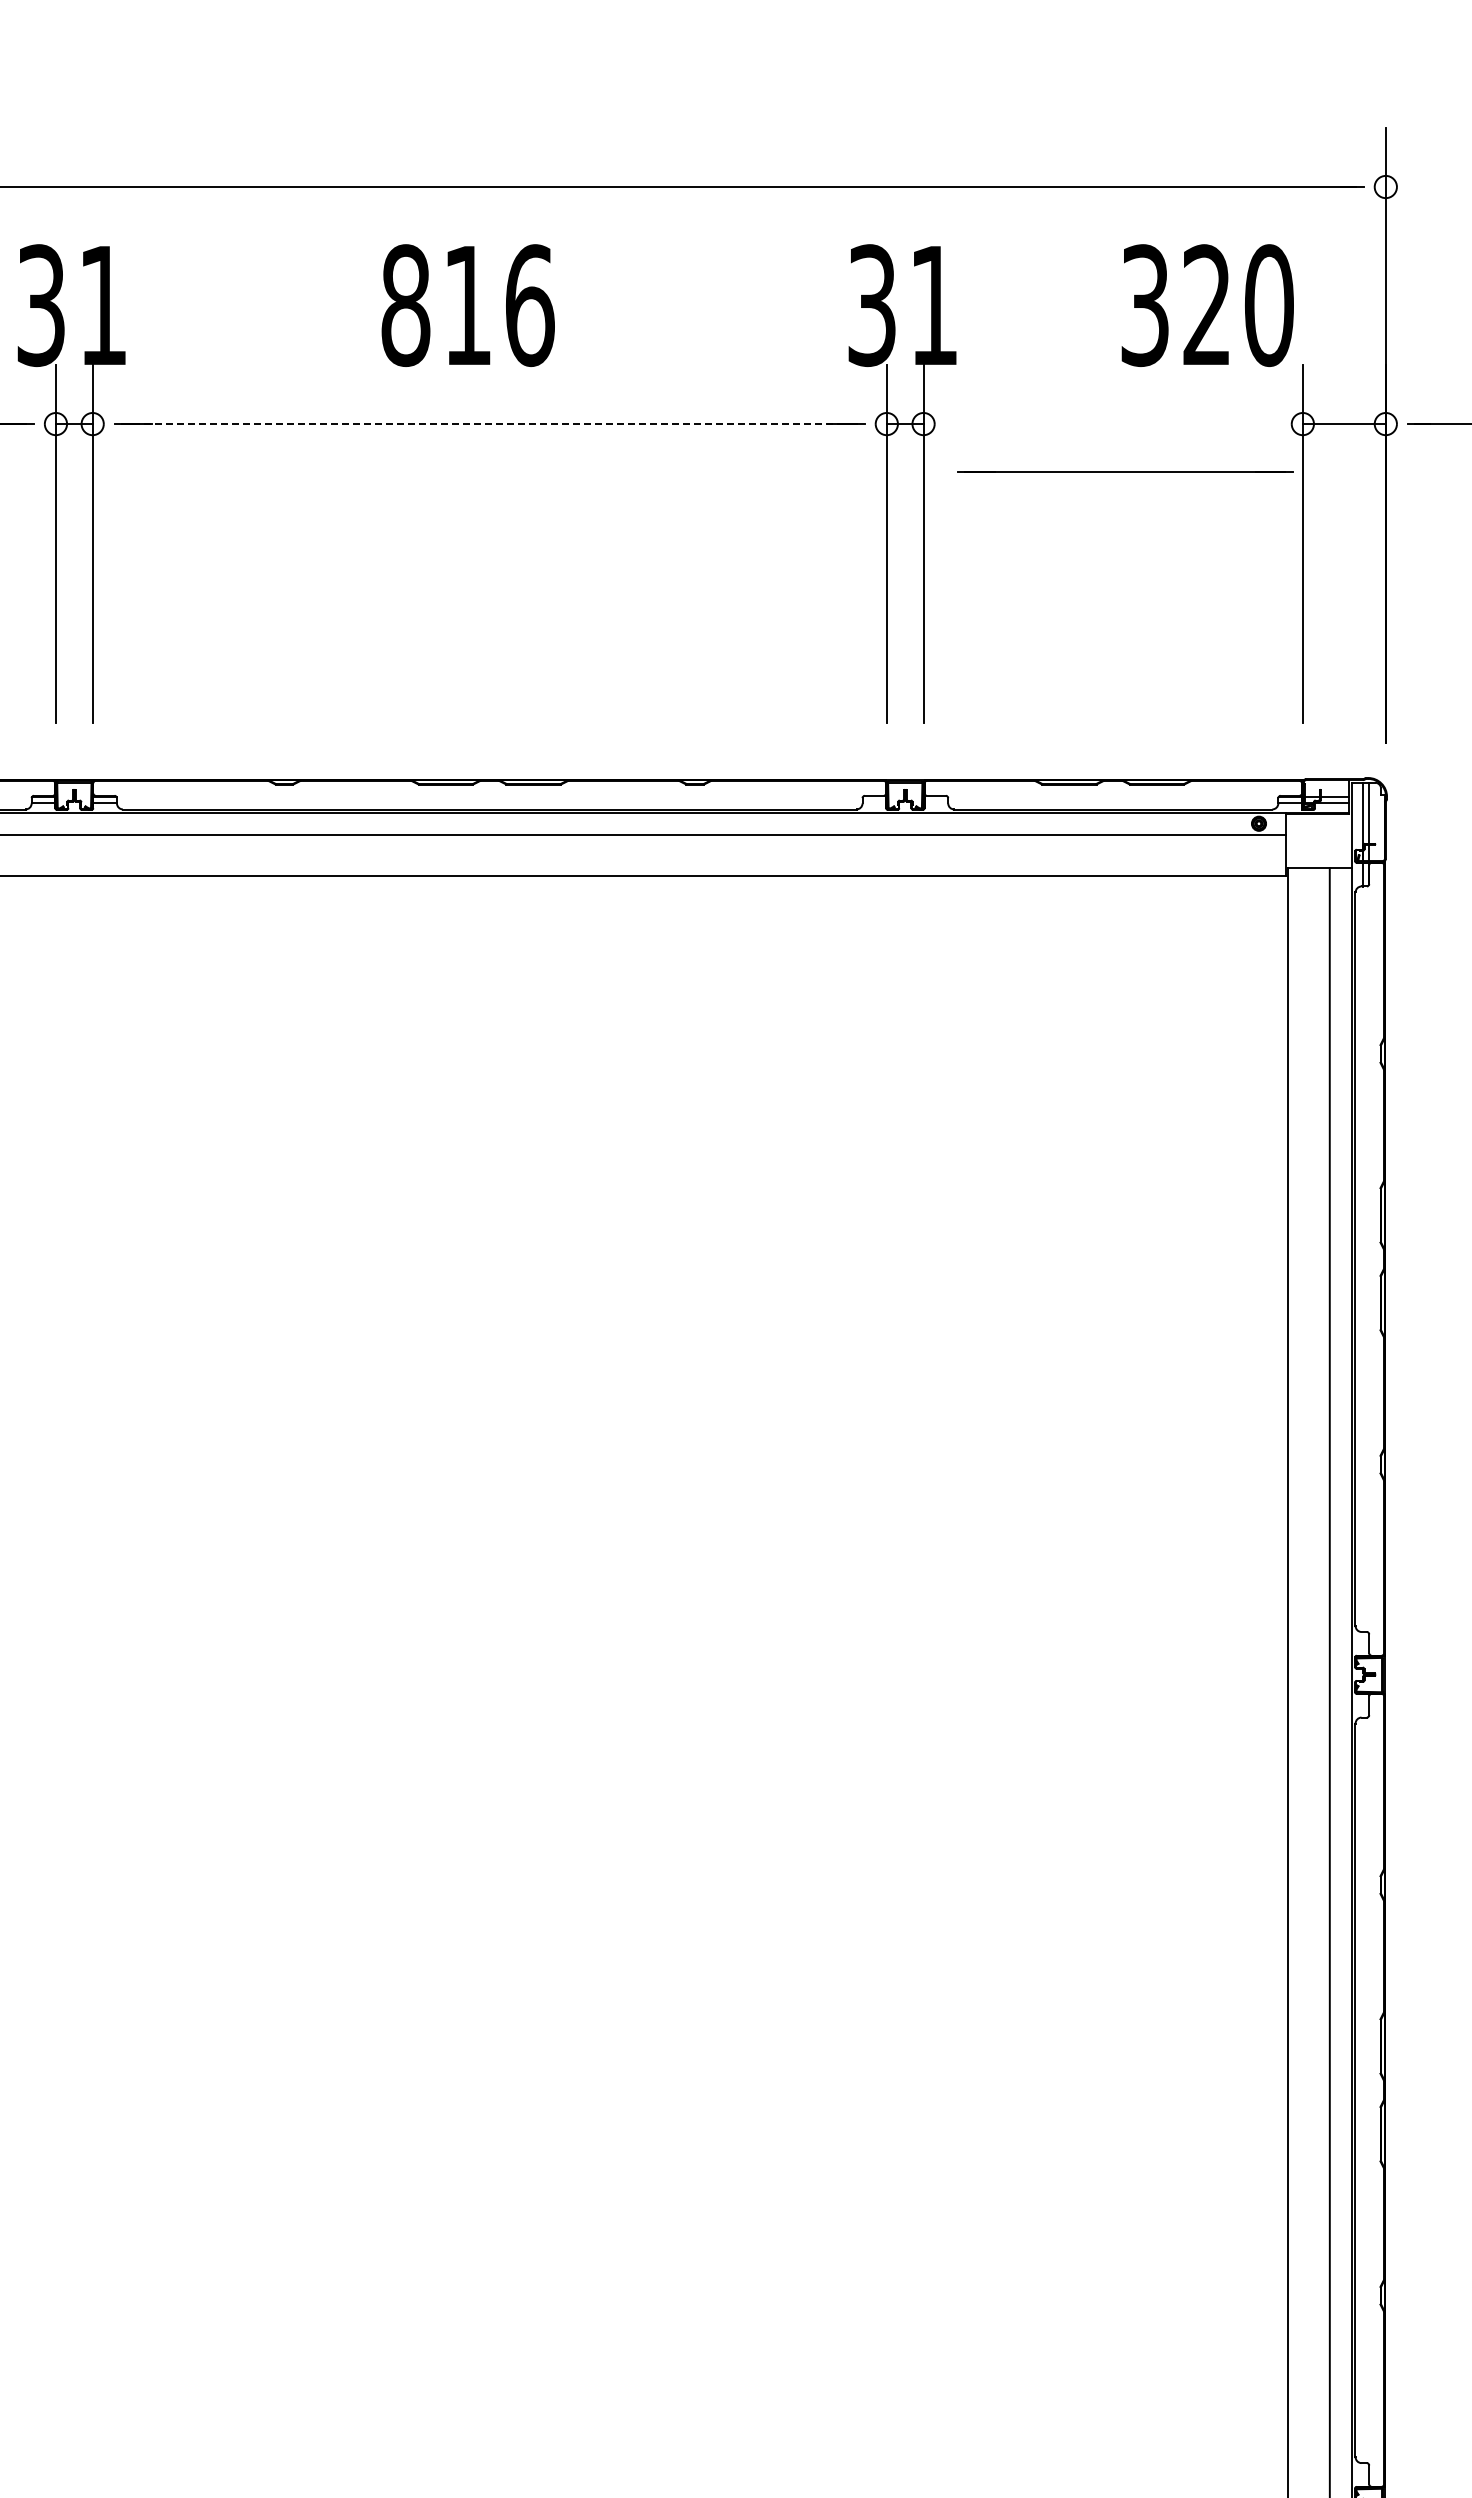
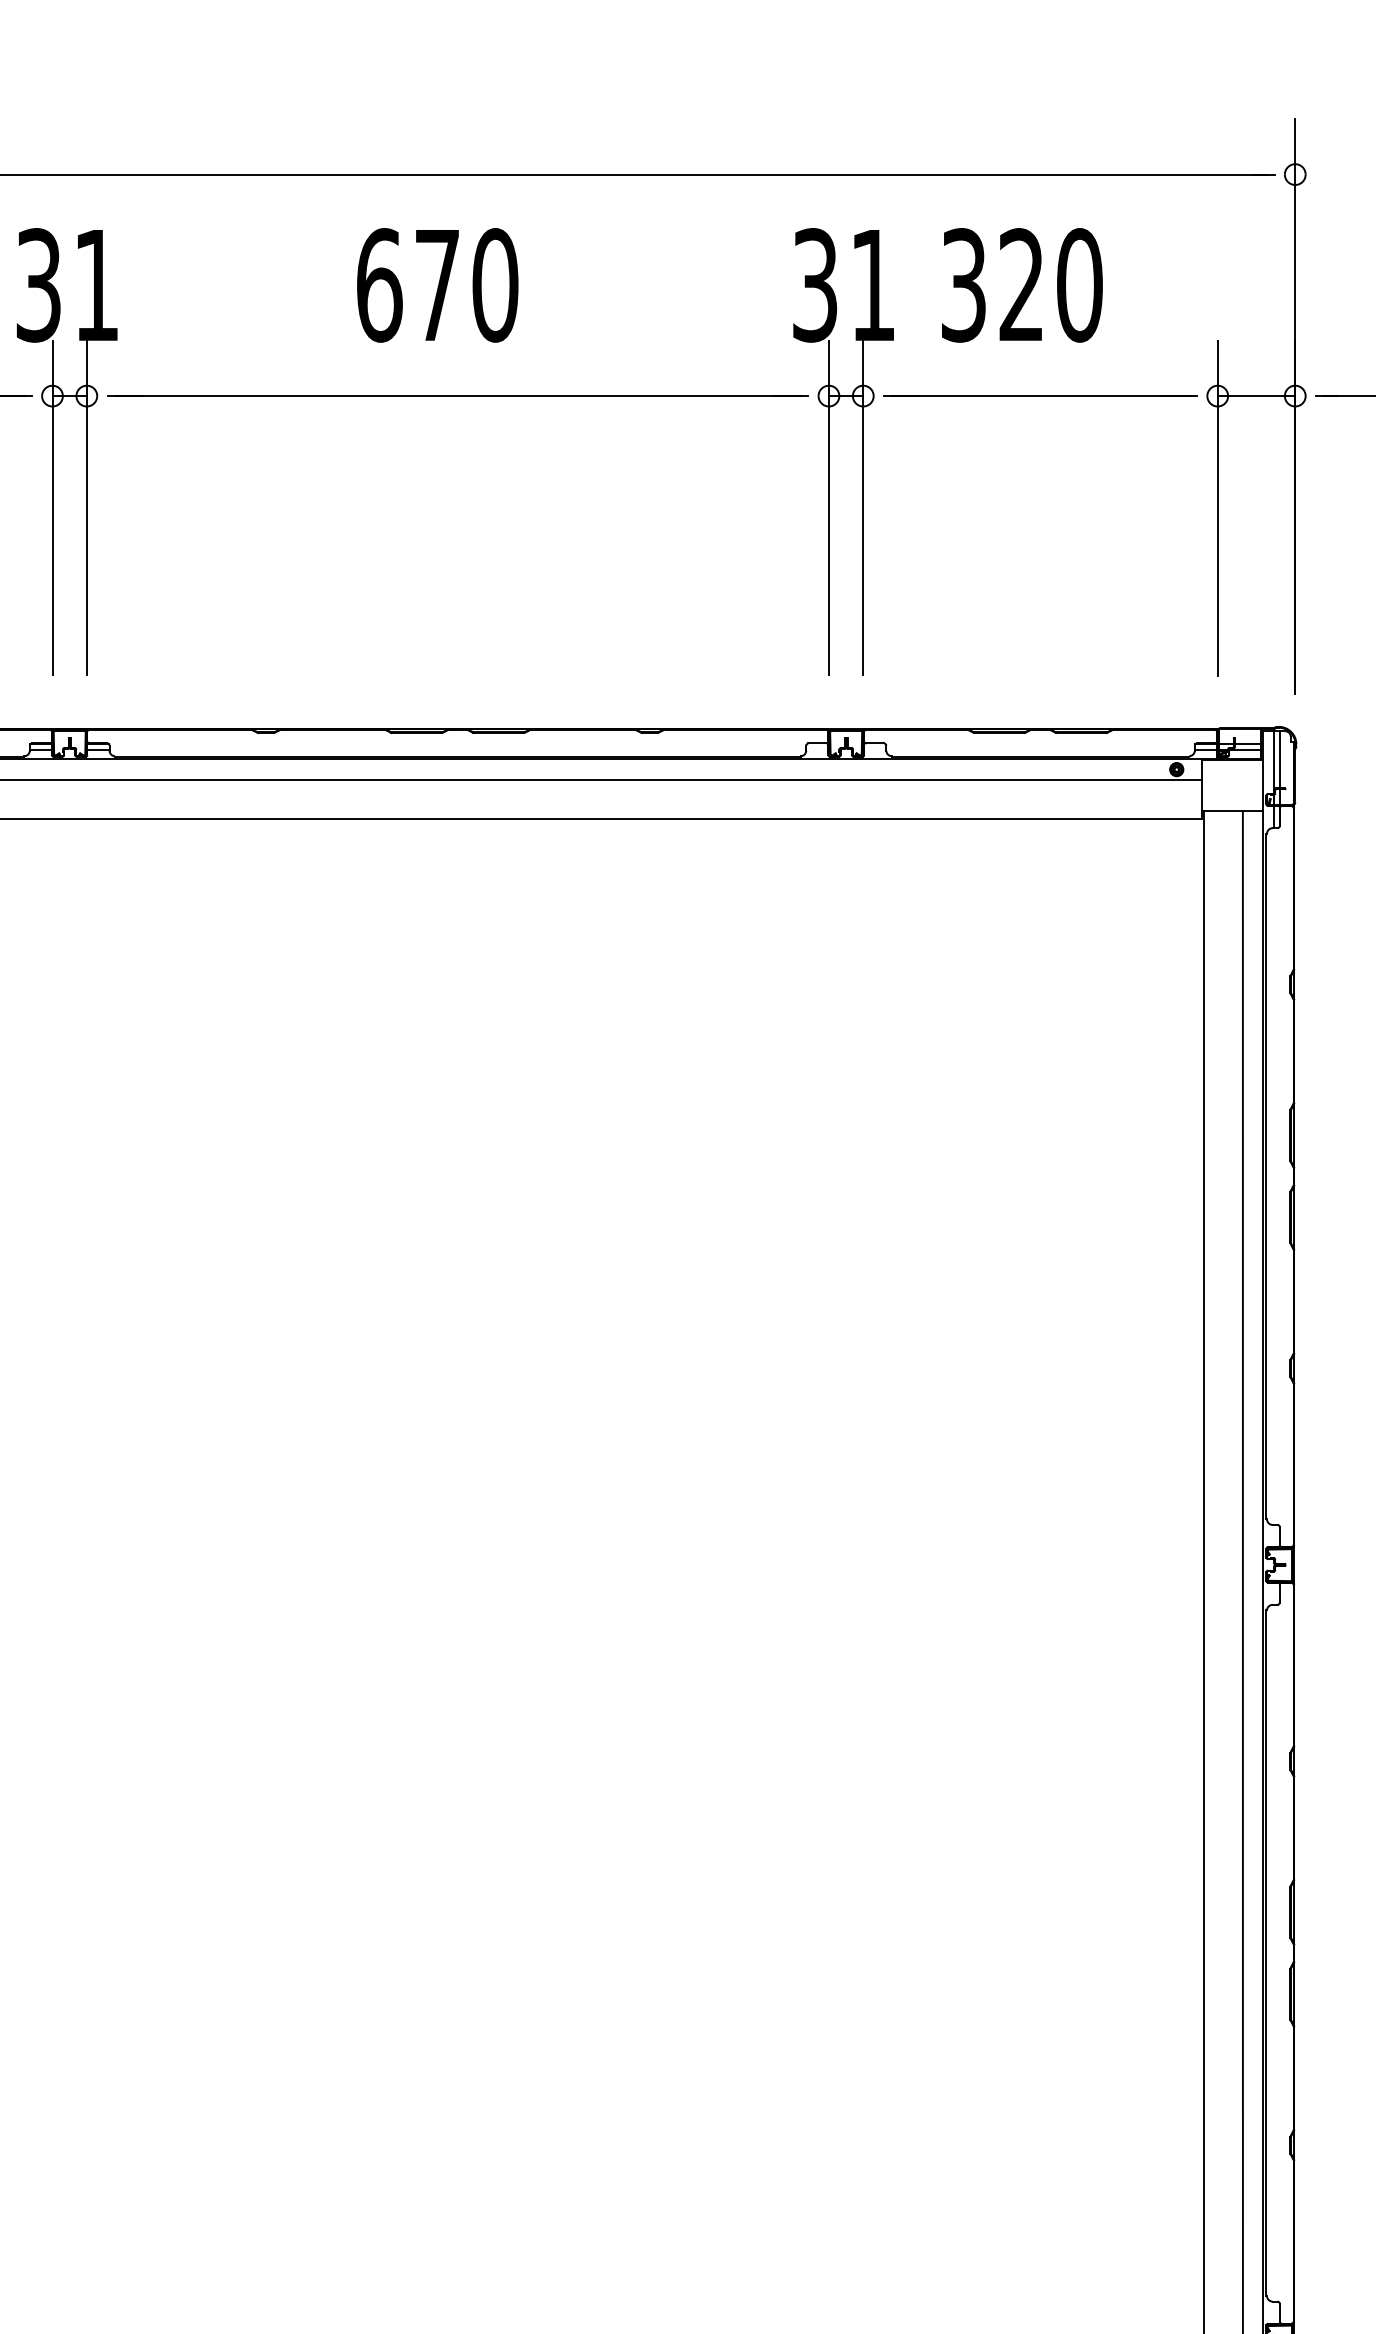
text: (467, 305) -> (437, 285), 816 -> 670
text: (1207, 305) -> (1022, 285), moved
line: (490, 424) -> (458, 396), dashed -> solid
line: (1125, 471) -> (1040, 395), moved

